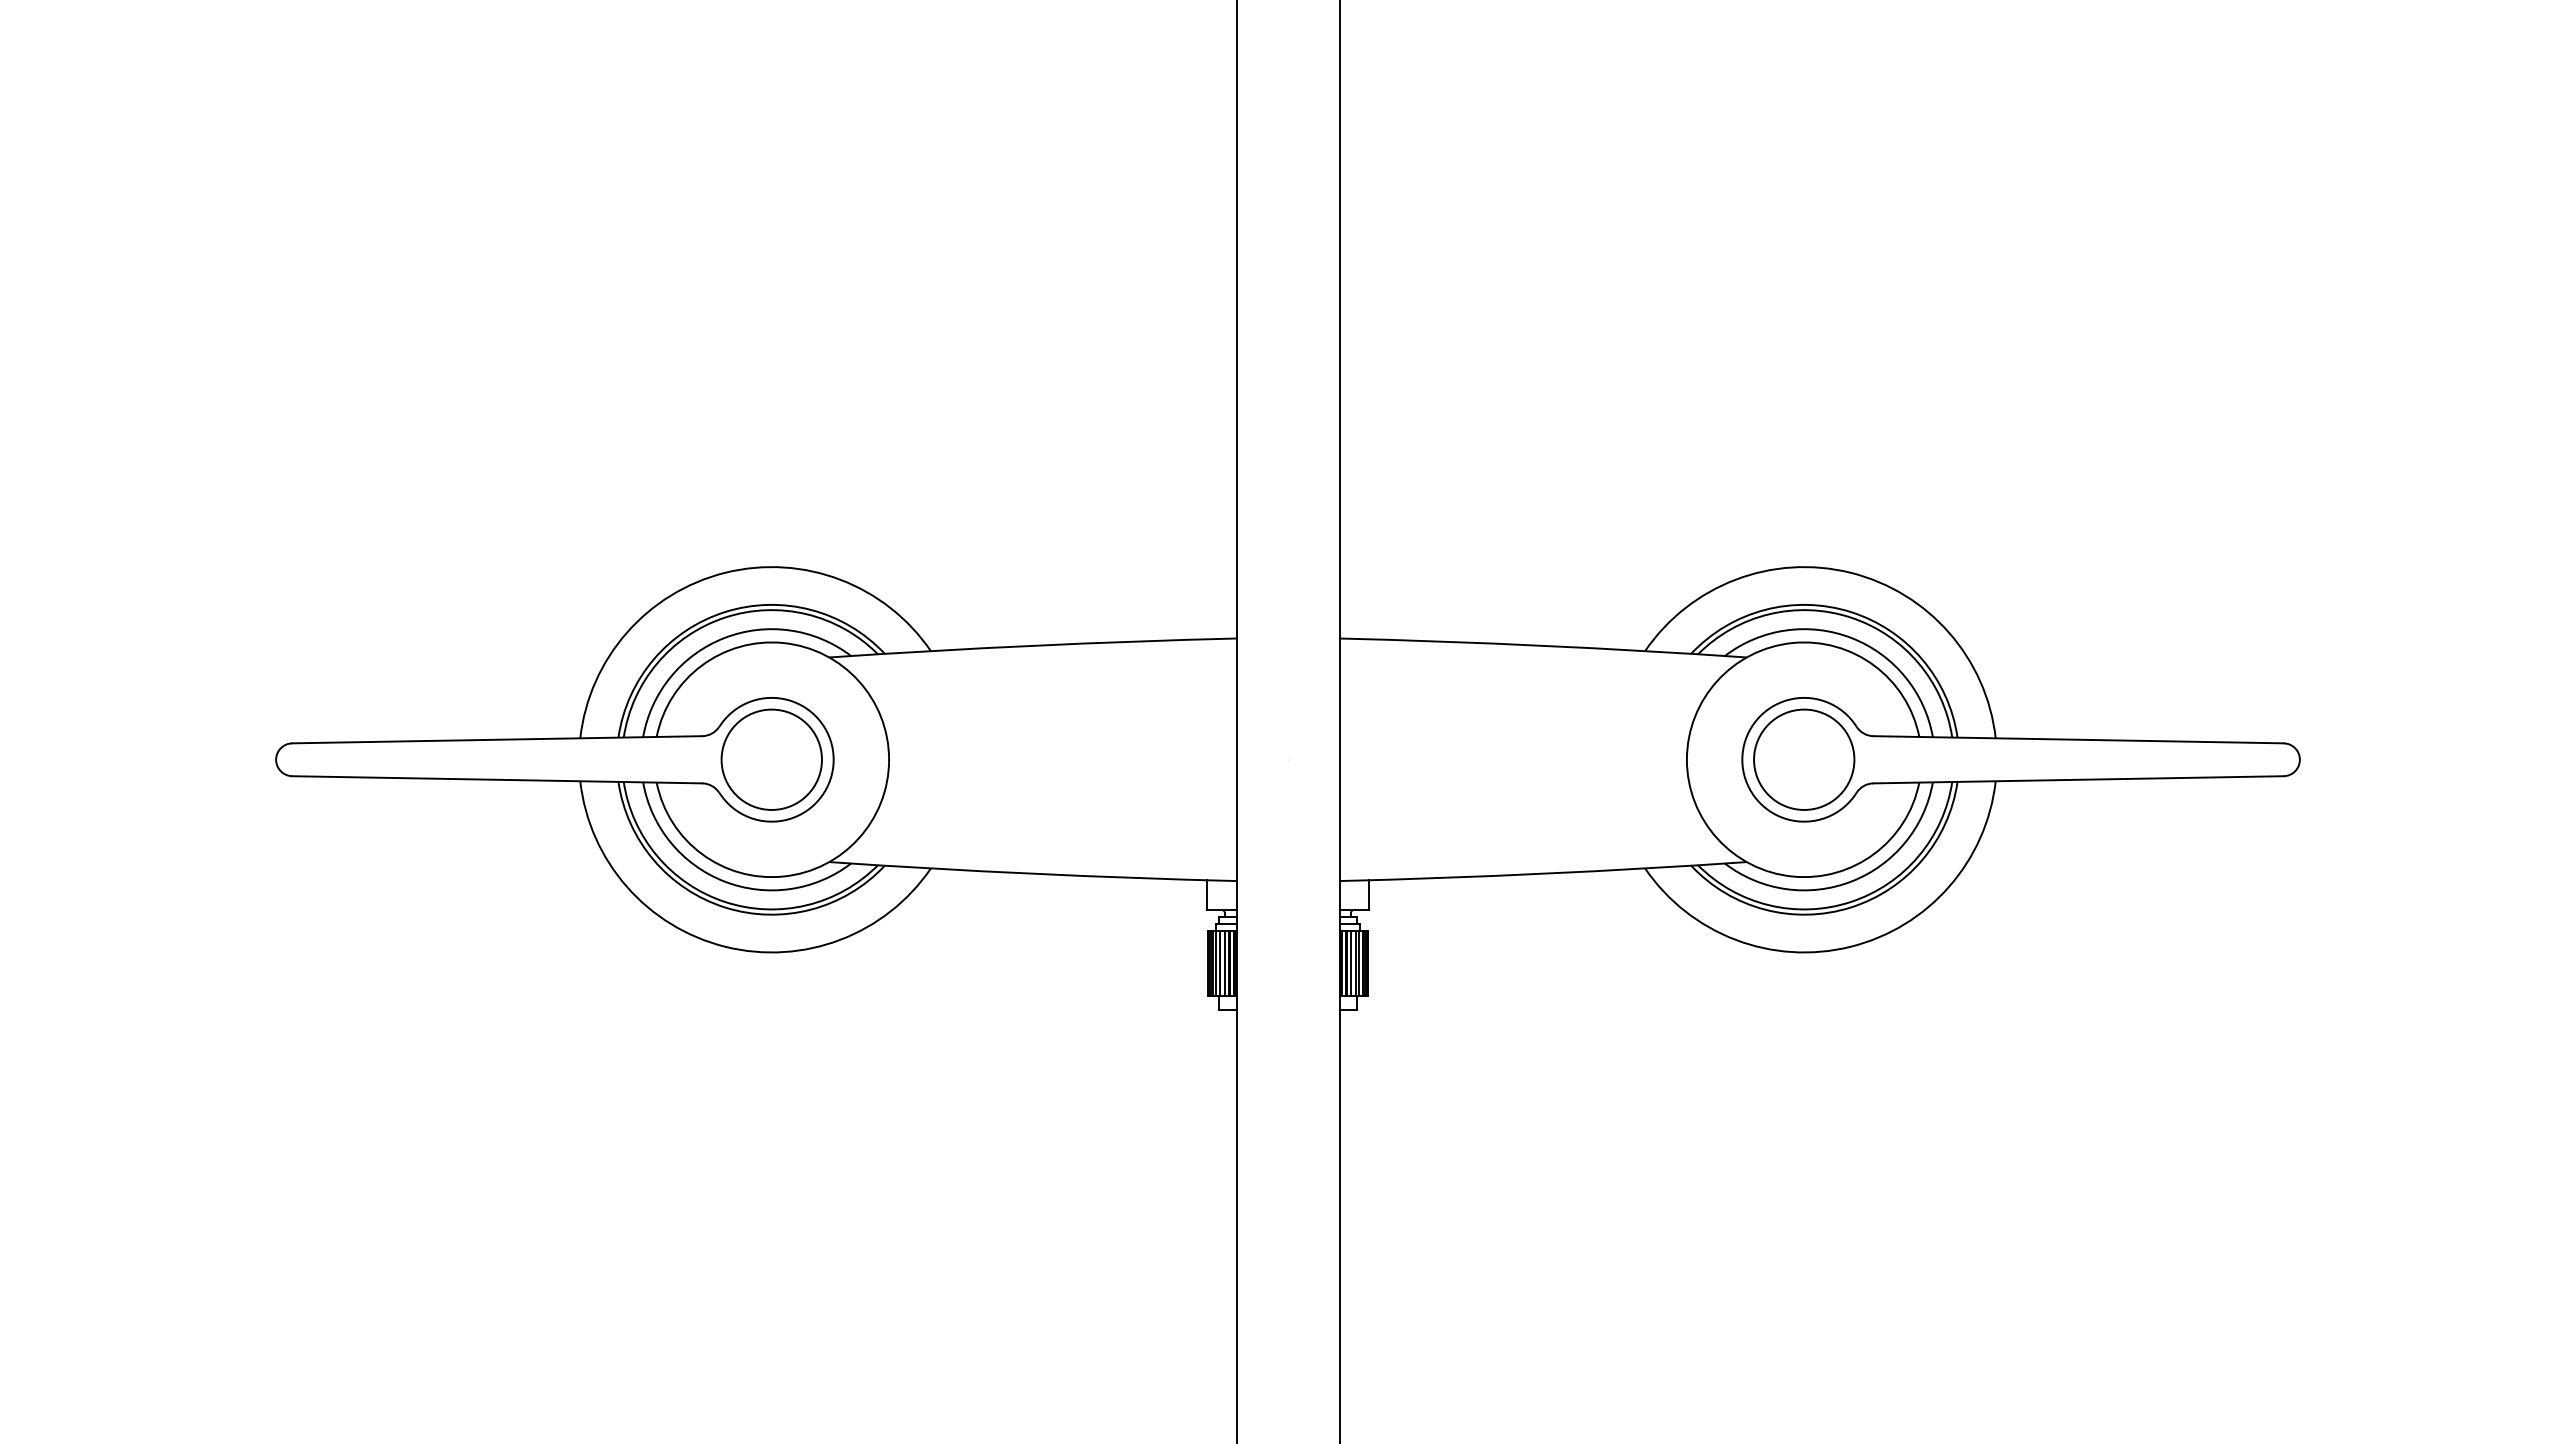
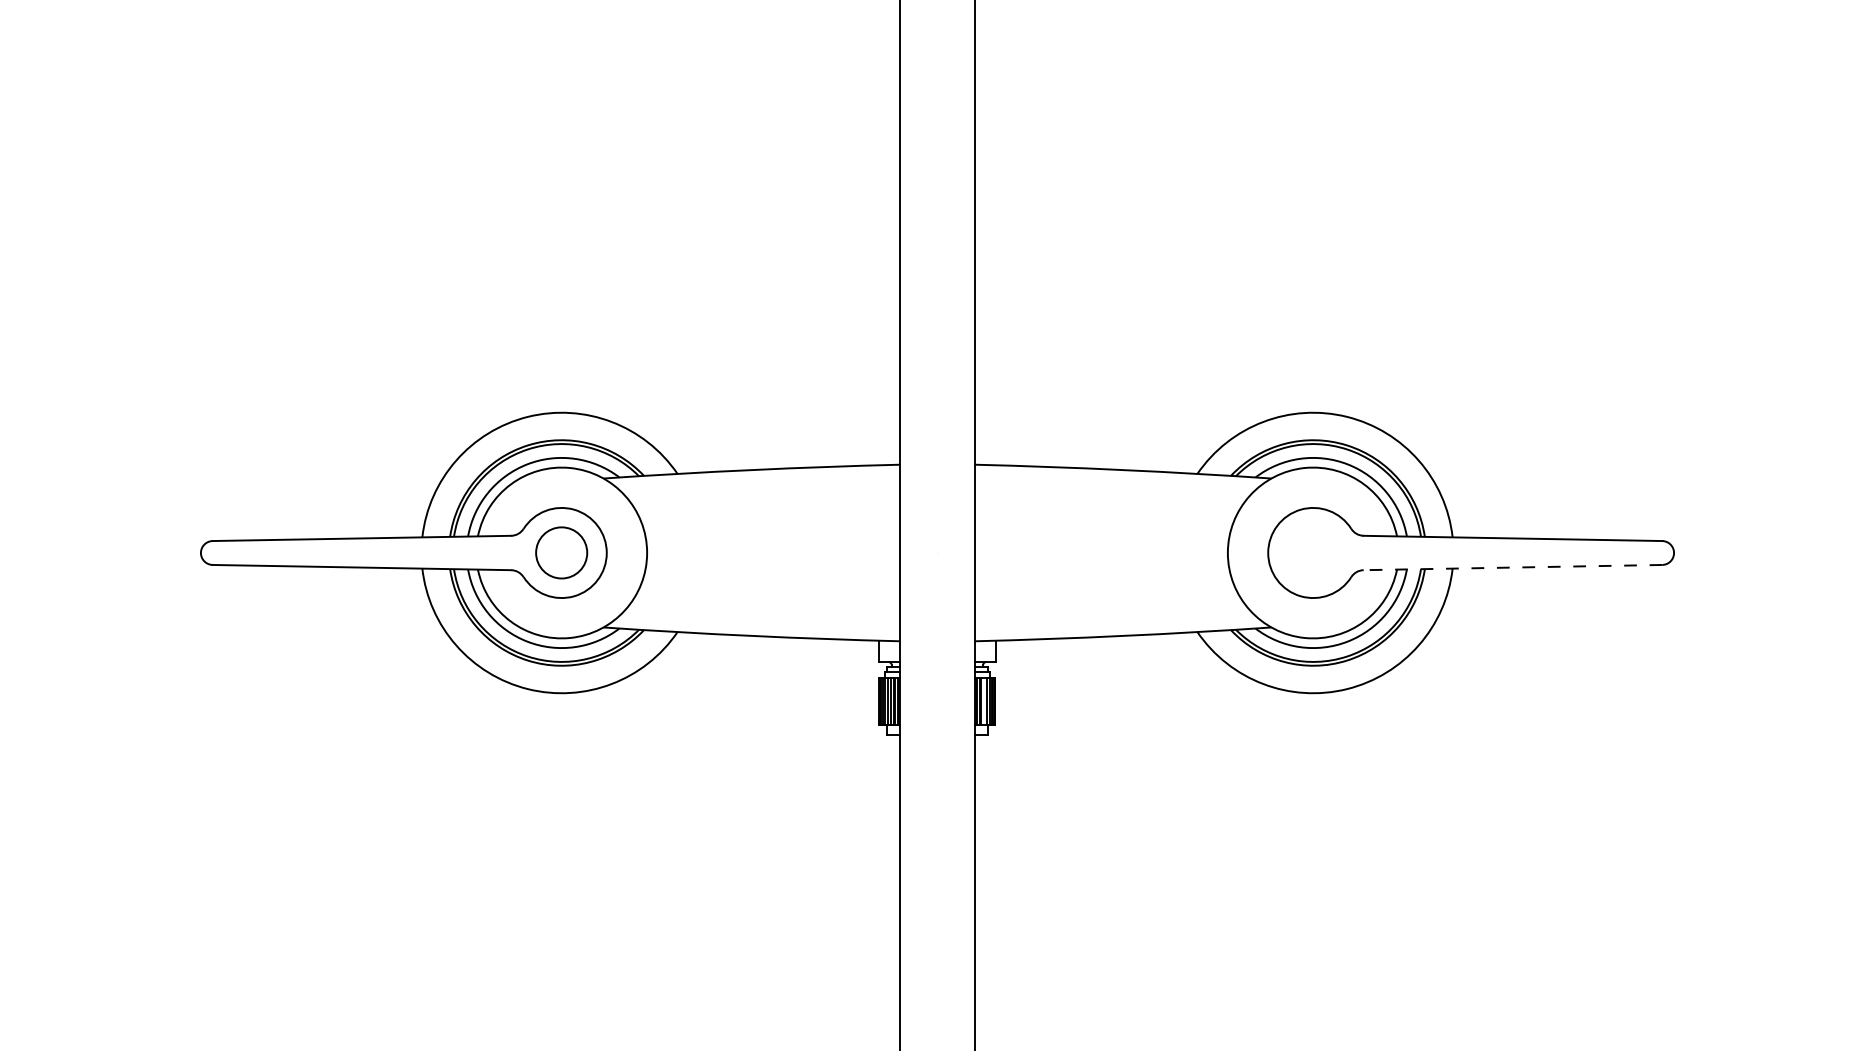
circle: (771, 759) -> (561, 552), size x0.7
circle: (1804, 759) -> (1313, 552), removed
line: (2078, 779) -> (1512, 567), solid -> dashed
line: (1351, 963) -> (983, 701), removed

